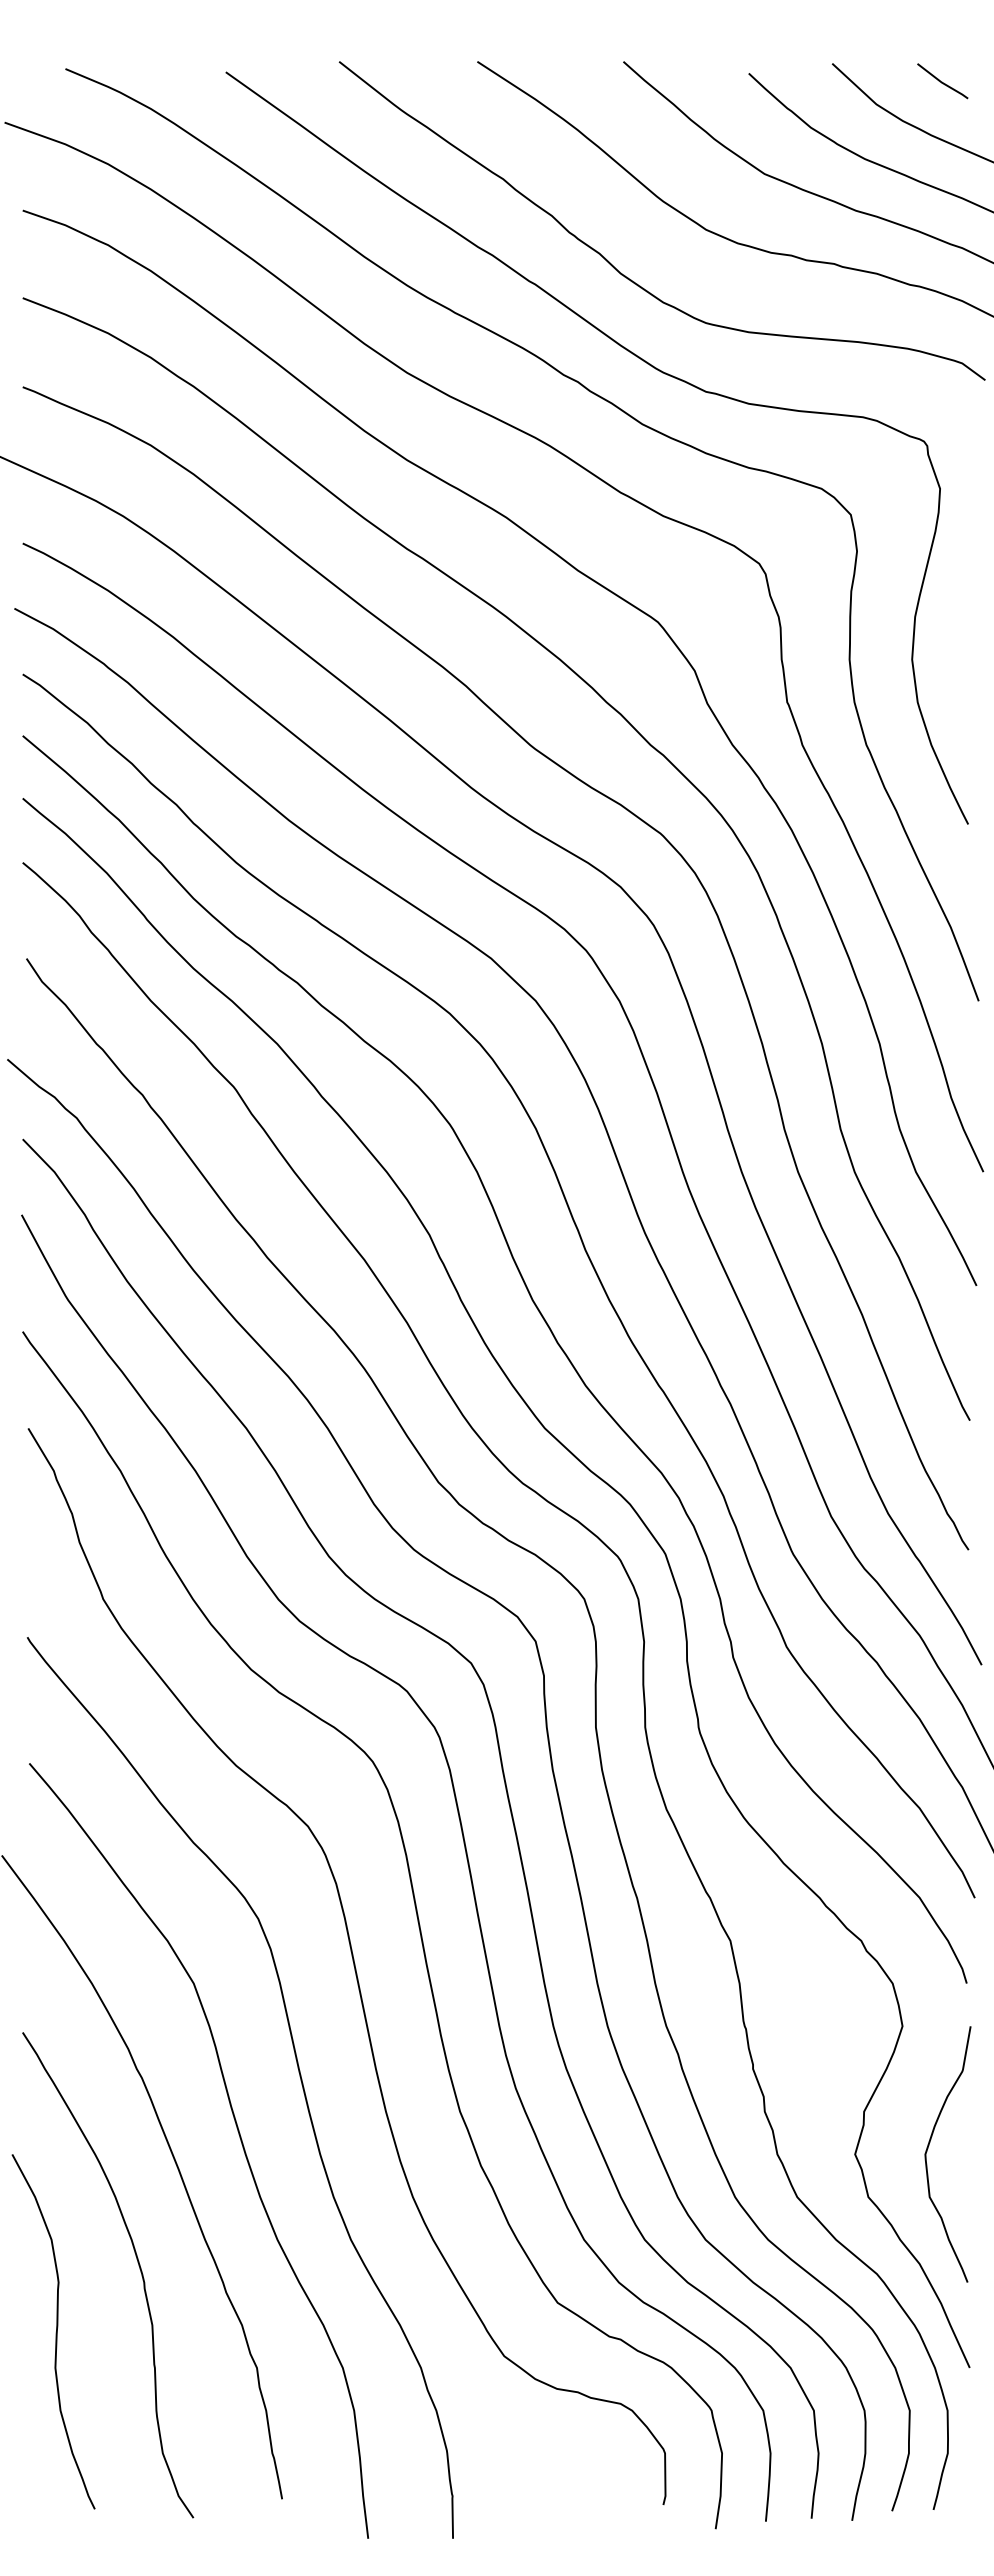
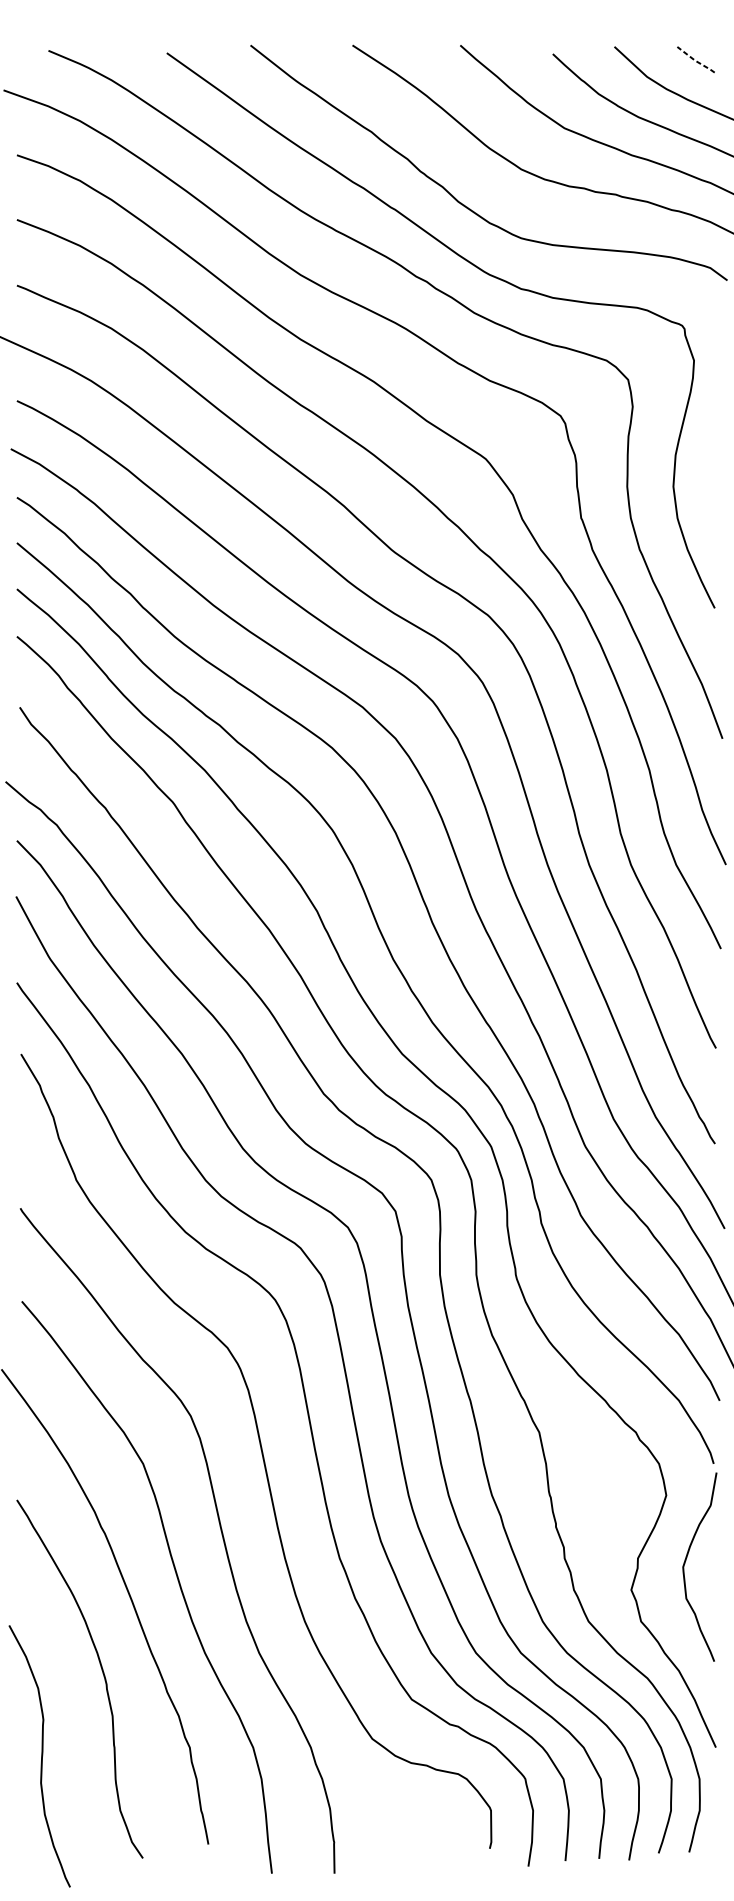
line: (942, 82) -> (695, 60), solid -> dashed
curve: (928, 2148) -> (685, 1562), moved
curve: (55, 2332) -> (41, 1756), moved

